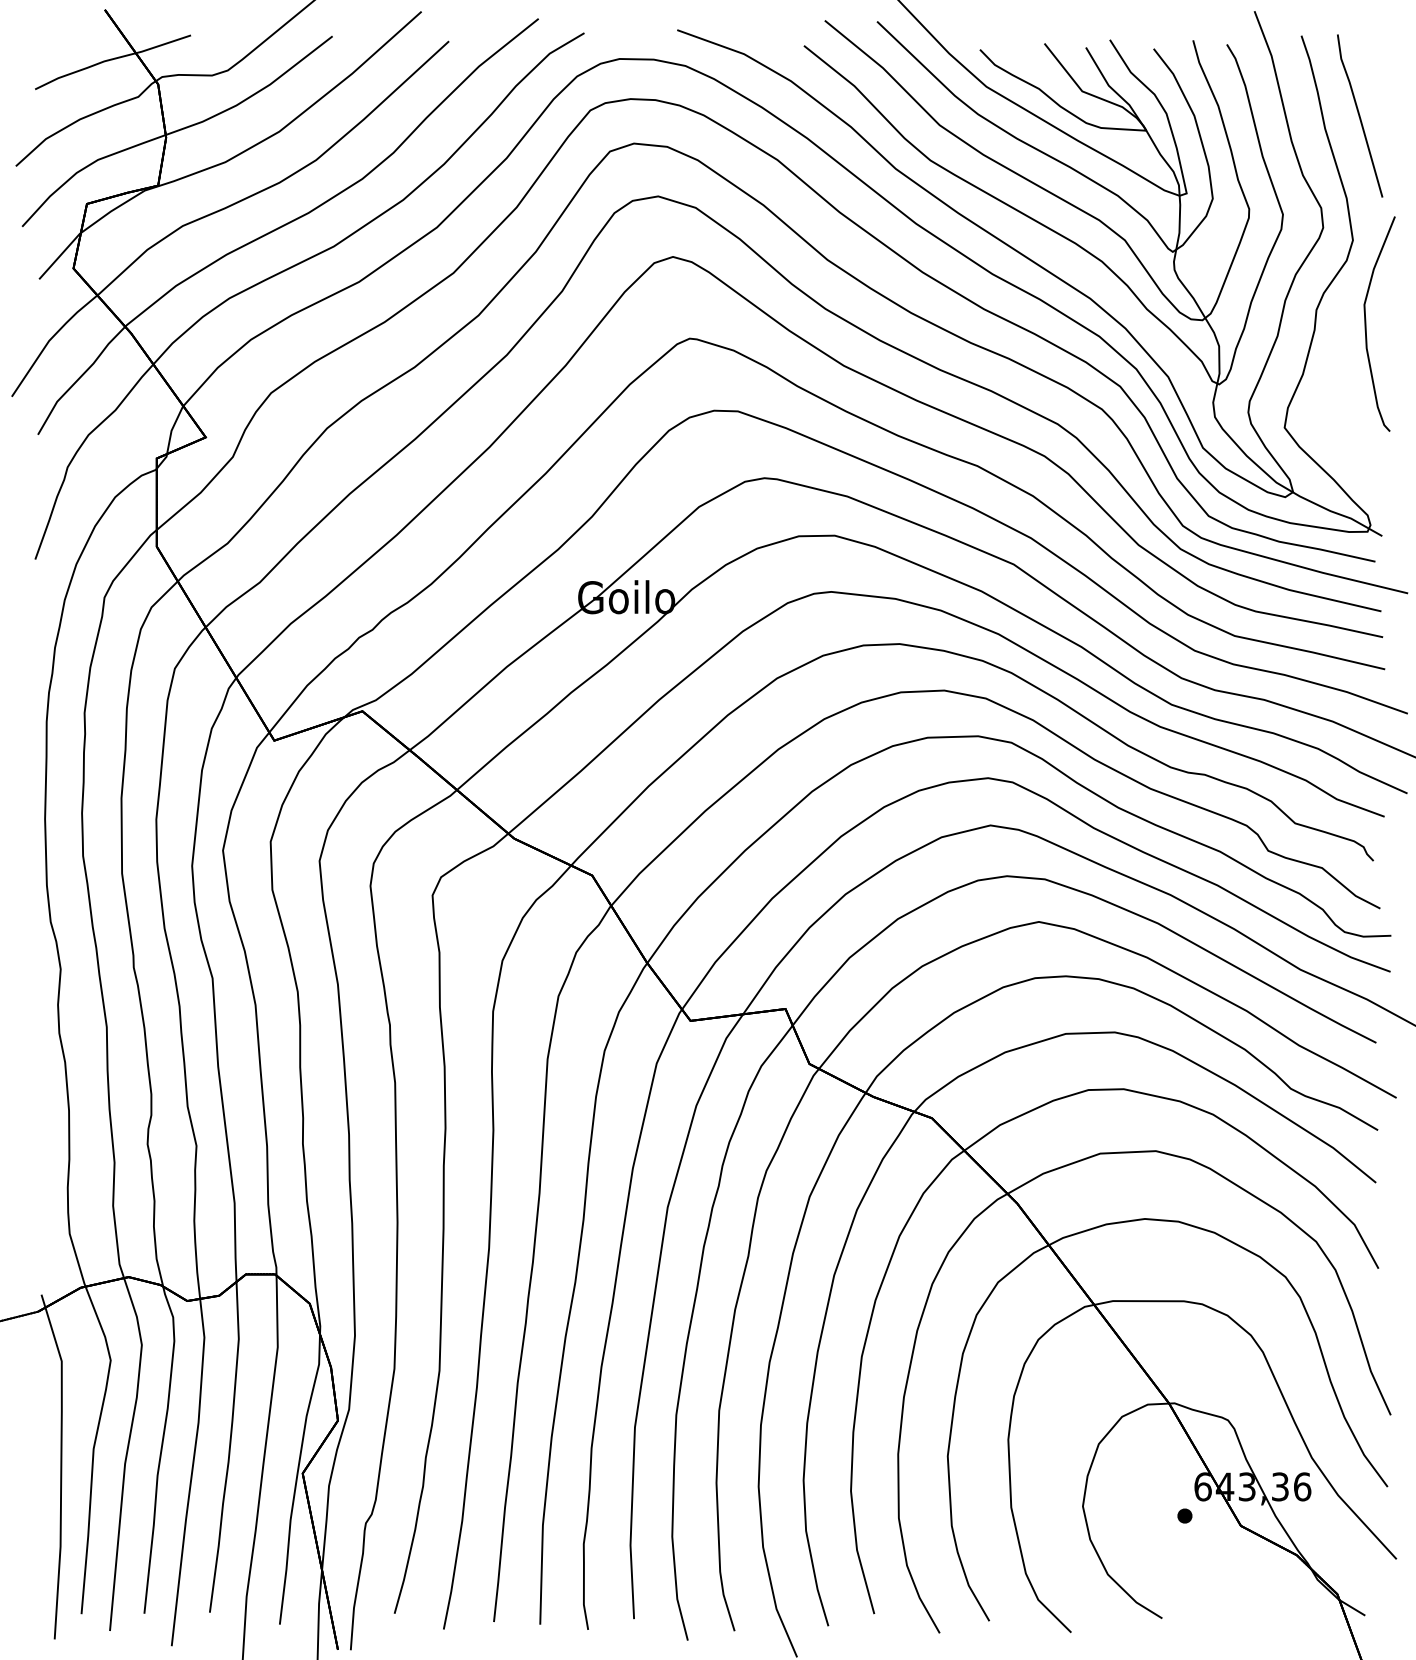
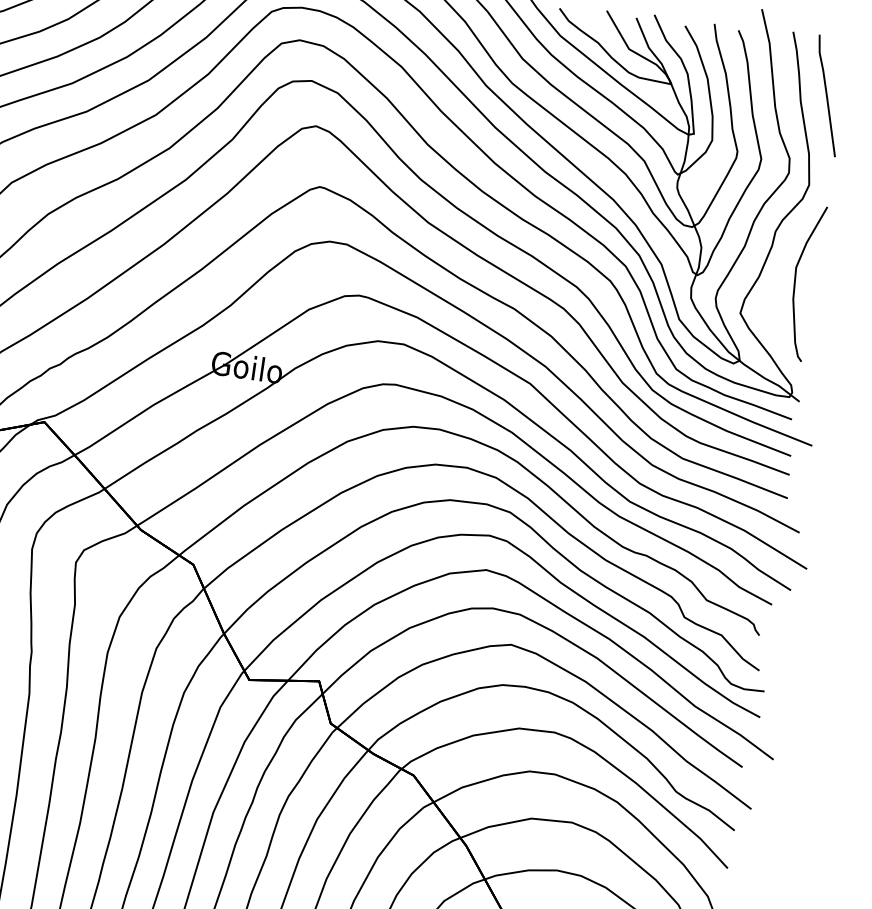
curve: (1366, 323) -> (795, 281), moved

